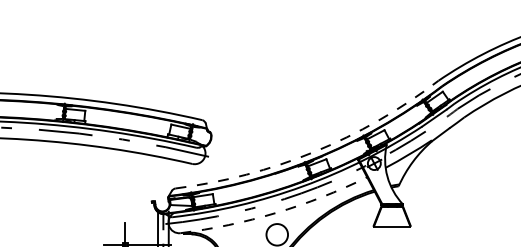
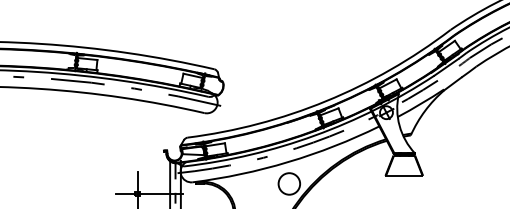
arc: (314, 152) -> (326, 101), dashed -> solid
arc: (276, 212) -> (288, 161), dashed -> solid

